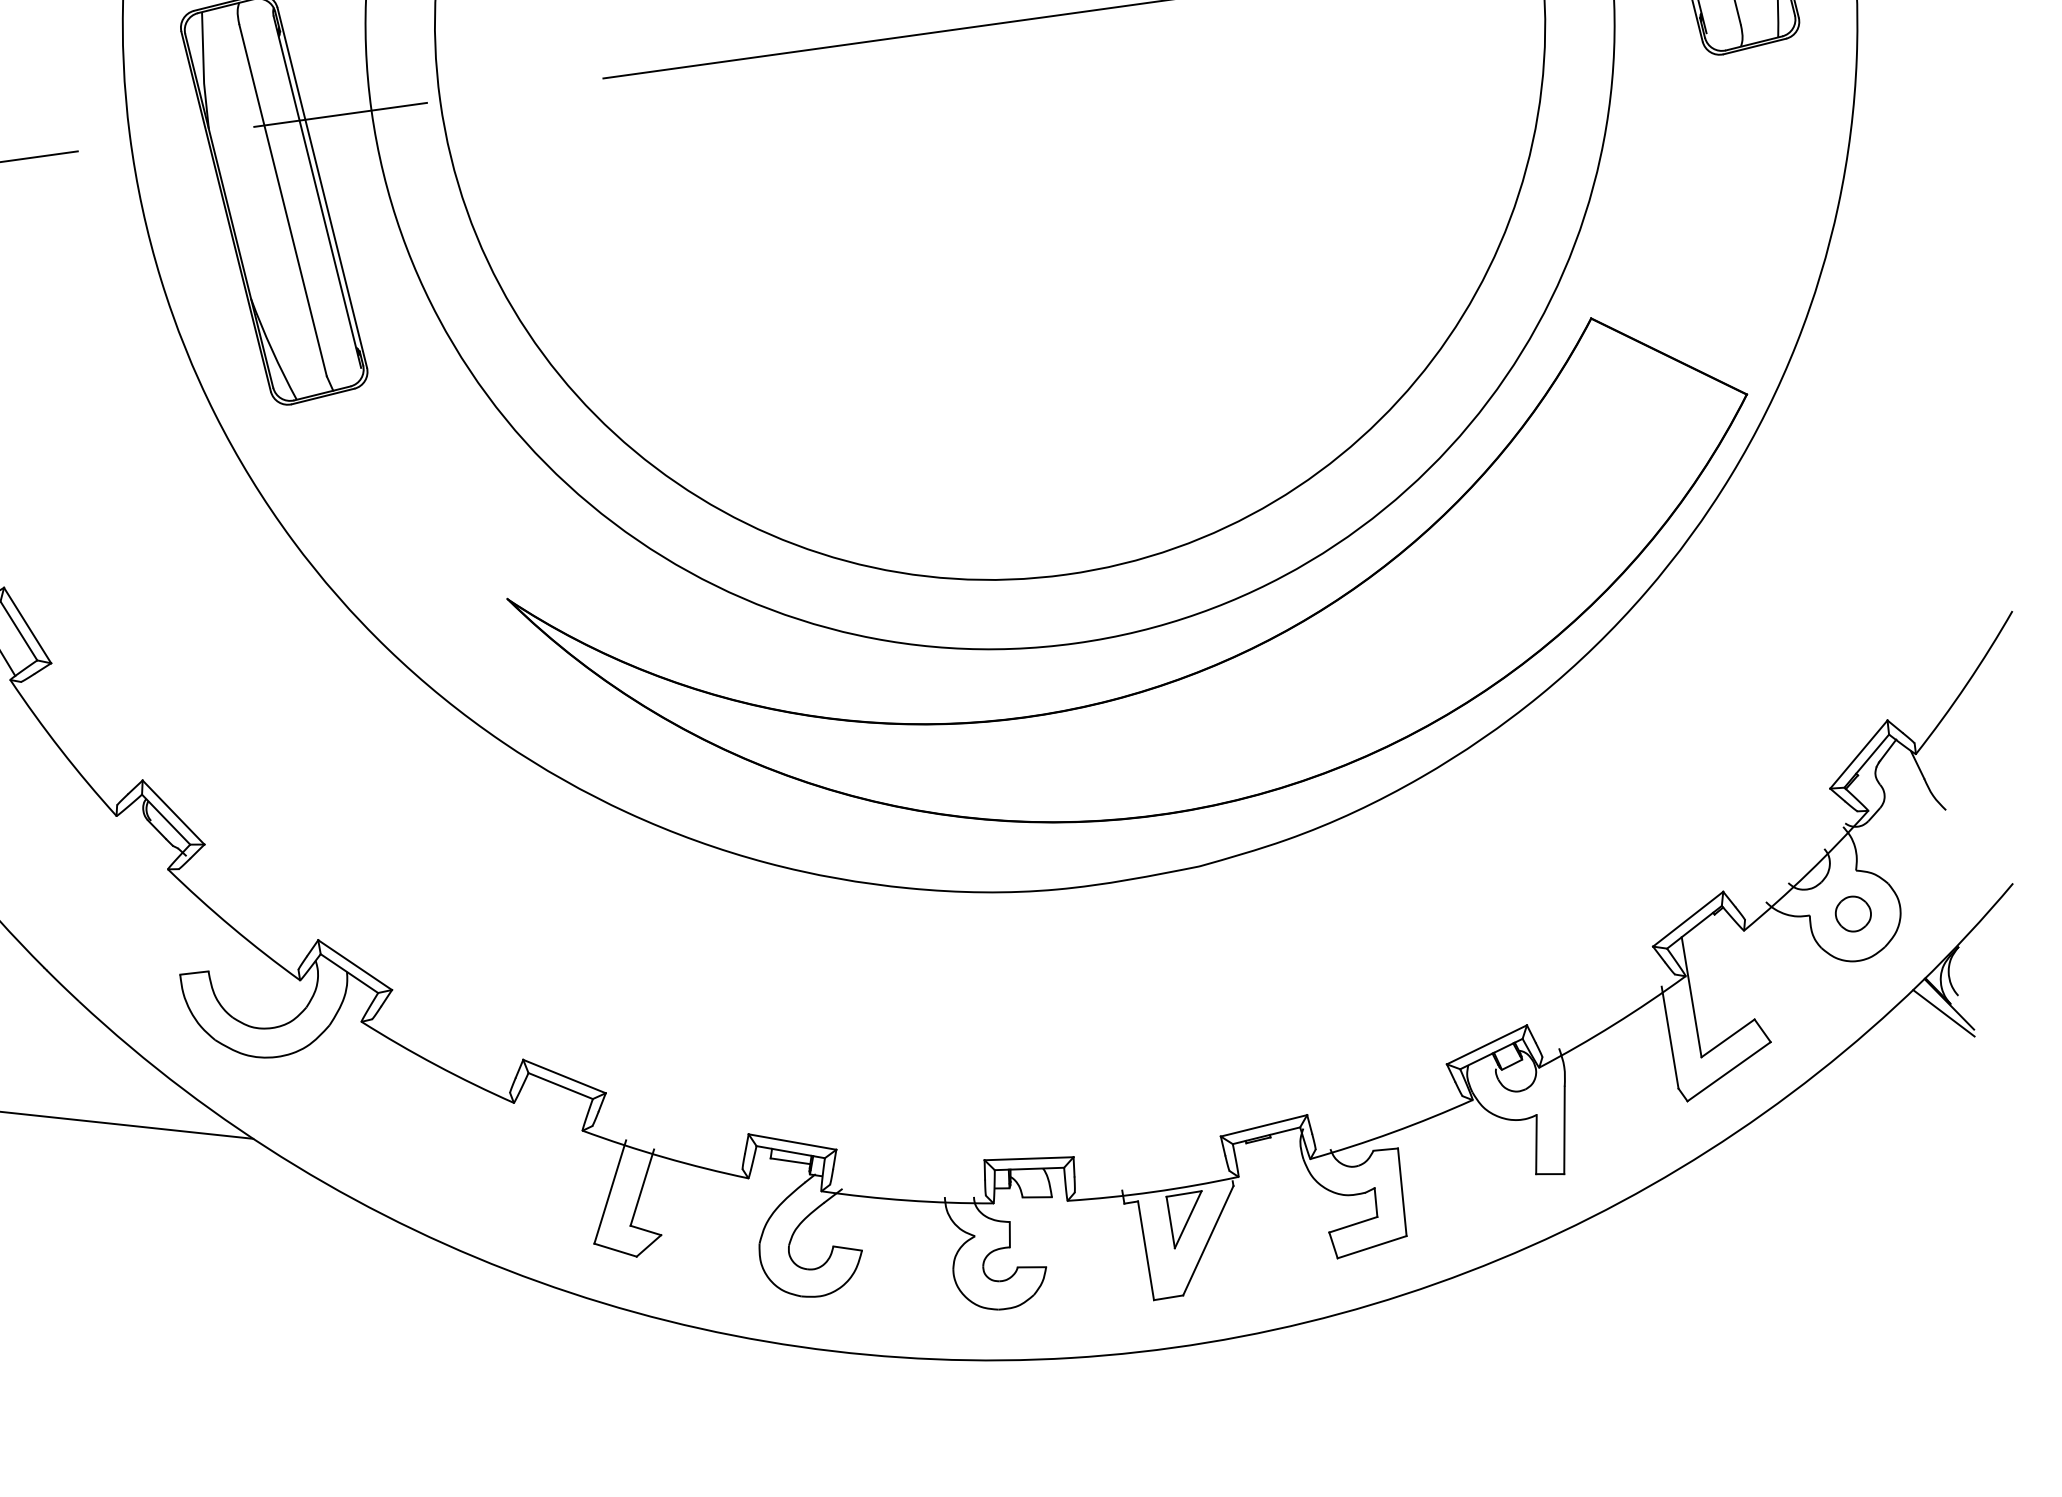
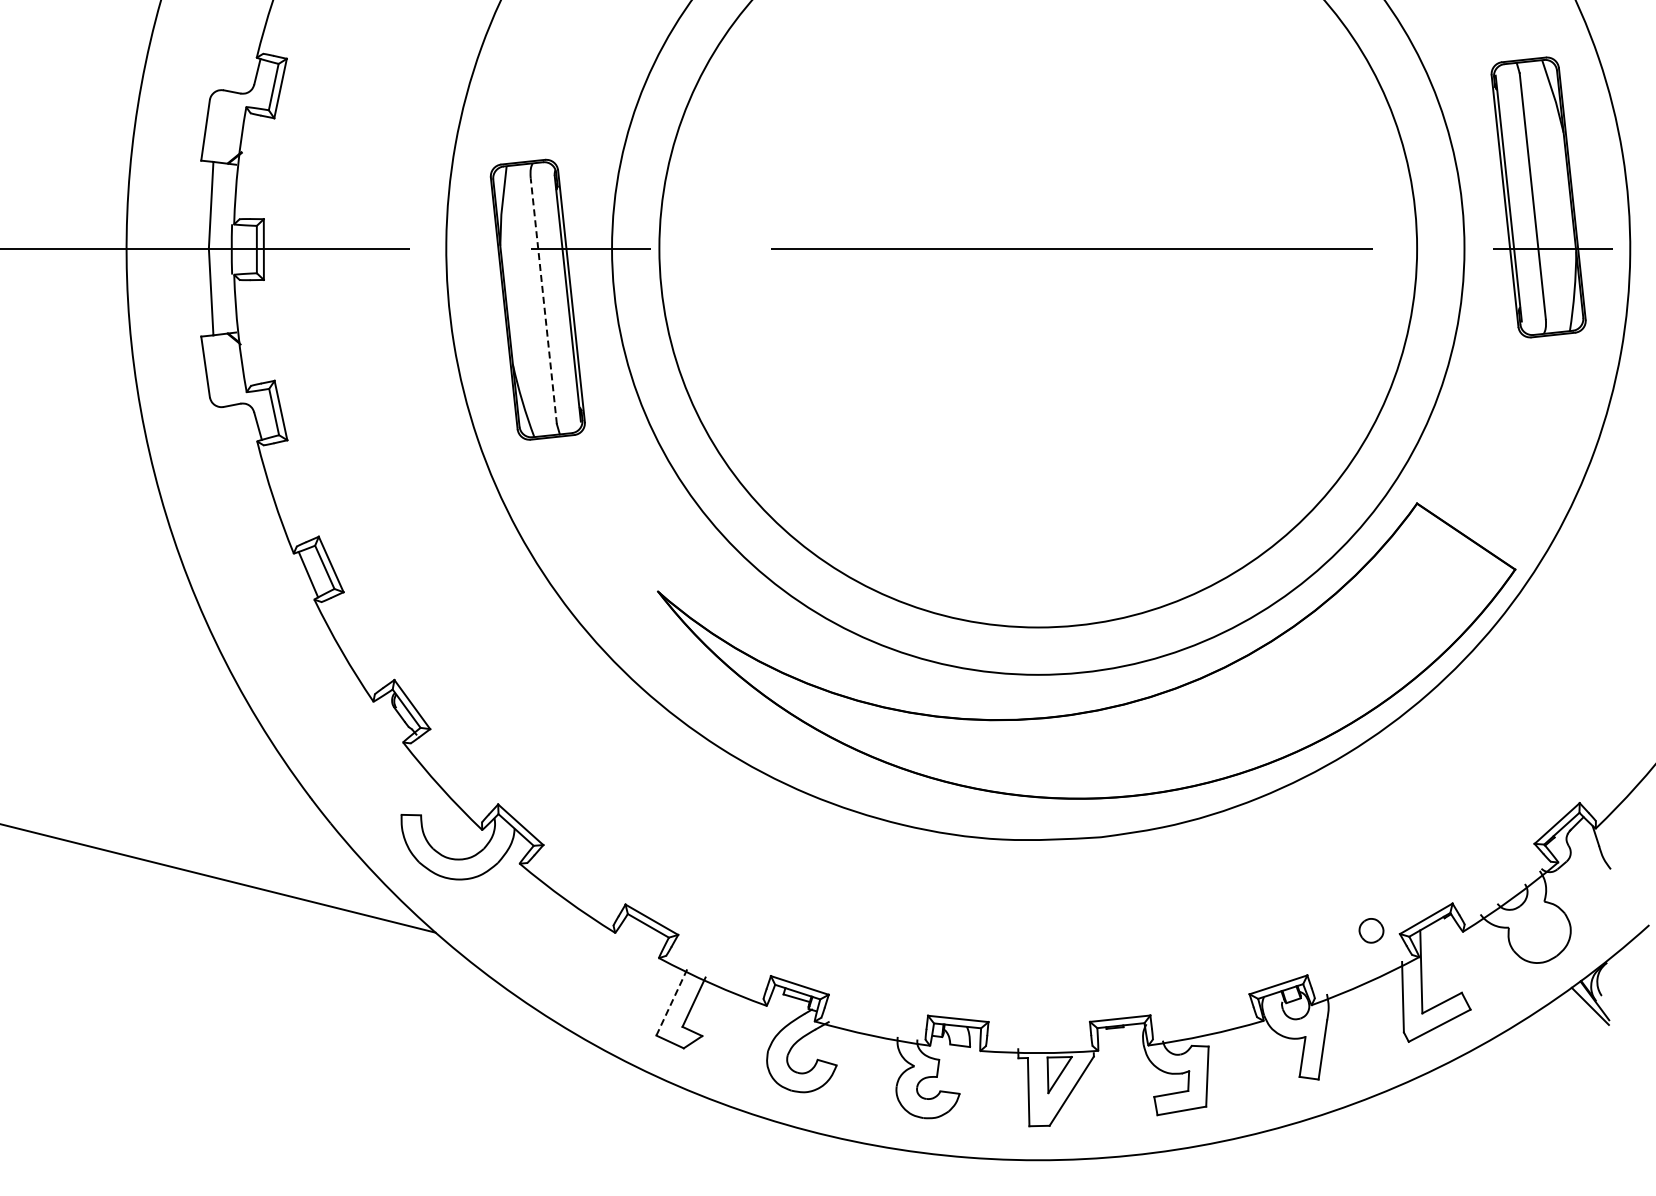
line: (282, 201) -> (543, 301), solid -> dashed
part: (1853, 913) -> (1371, 930), moved
line: (609, 1192) -> (671, 1002), solid -> dashed

